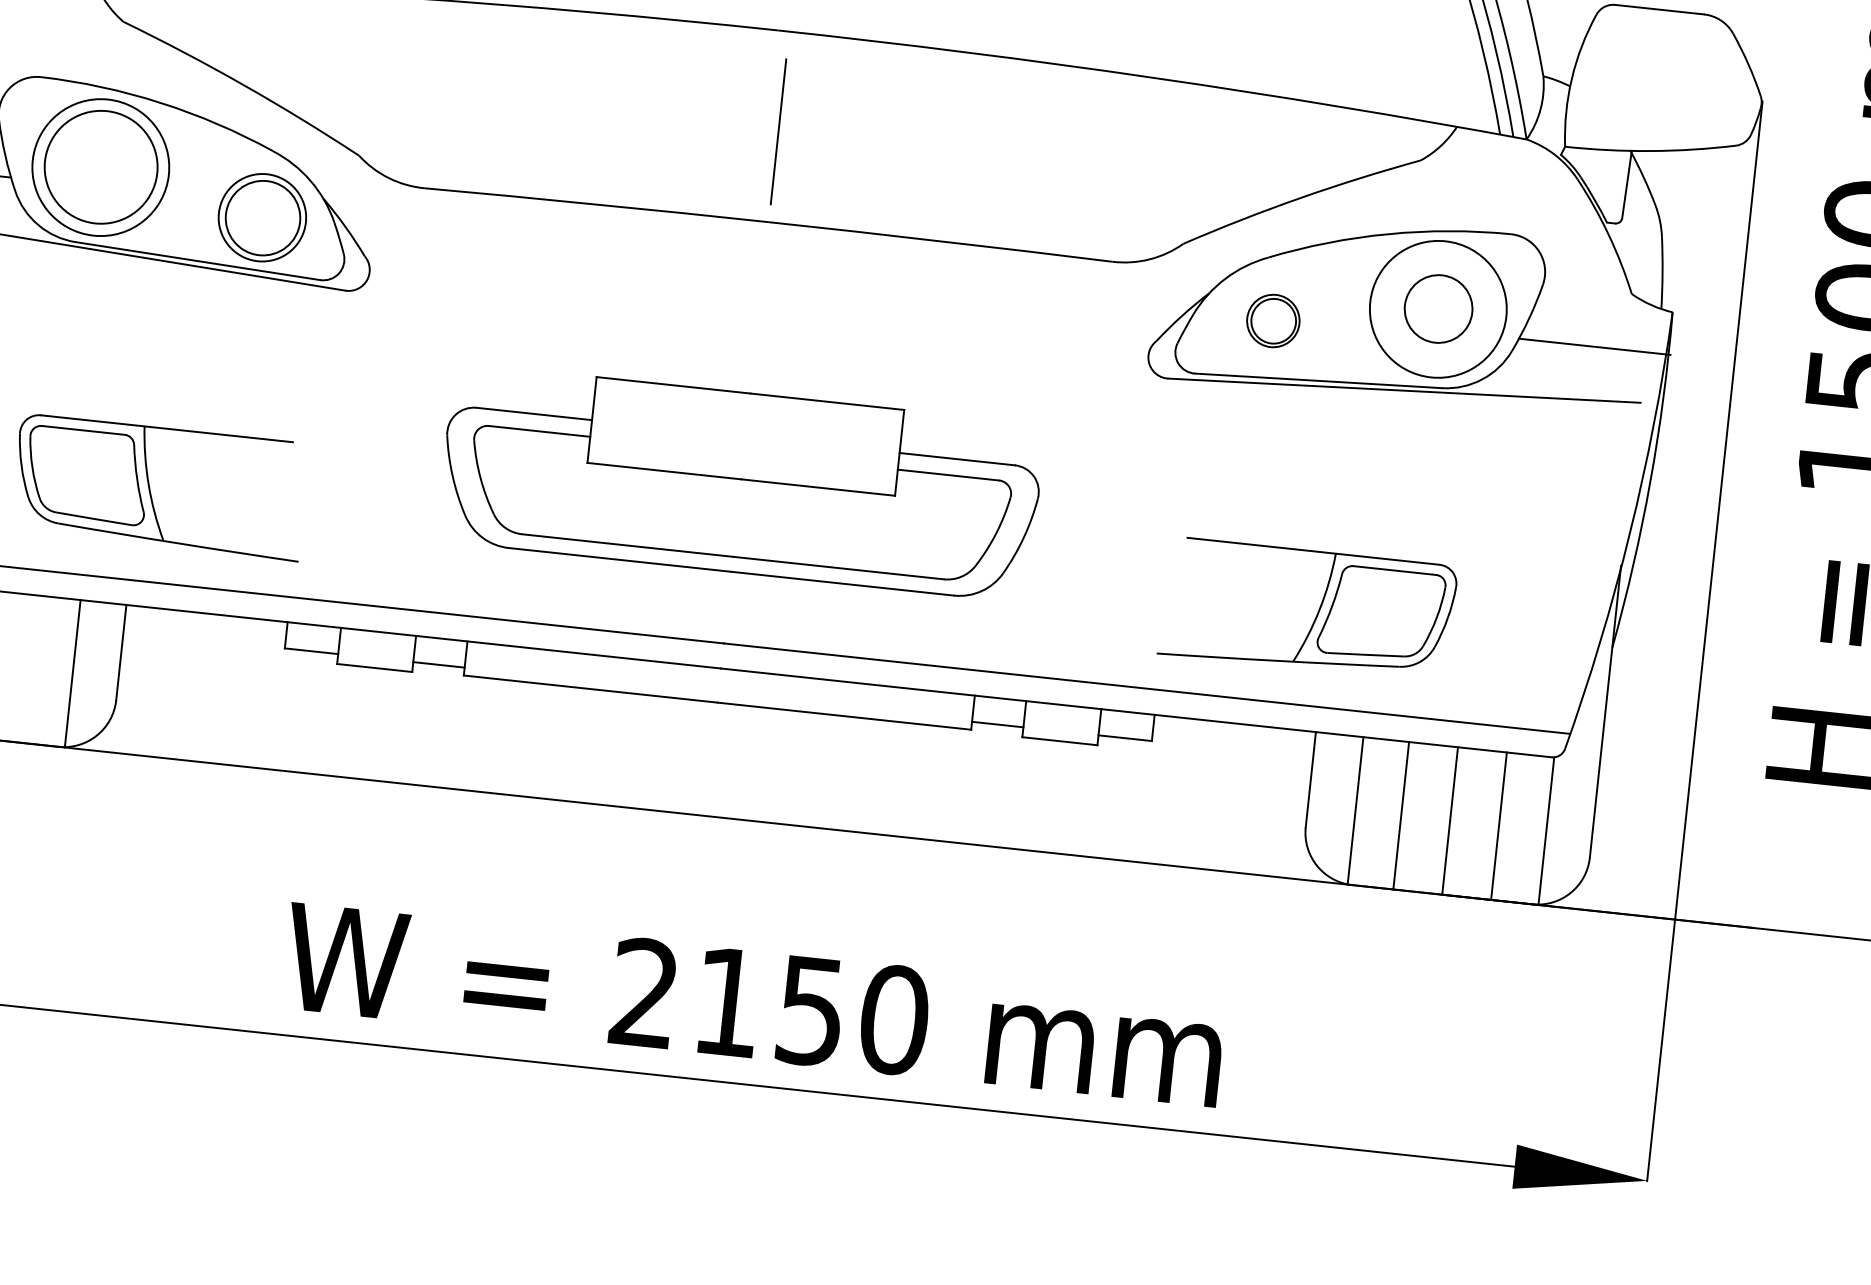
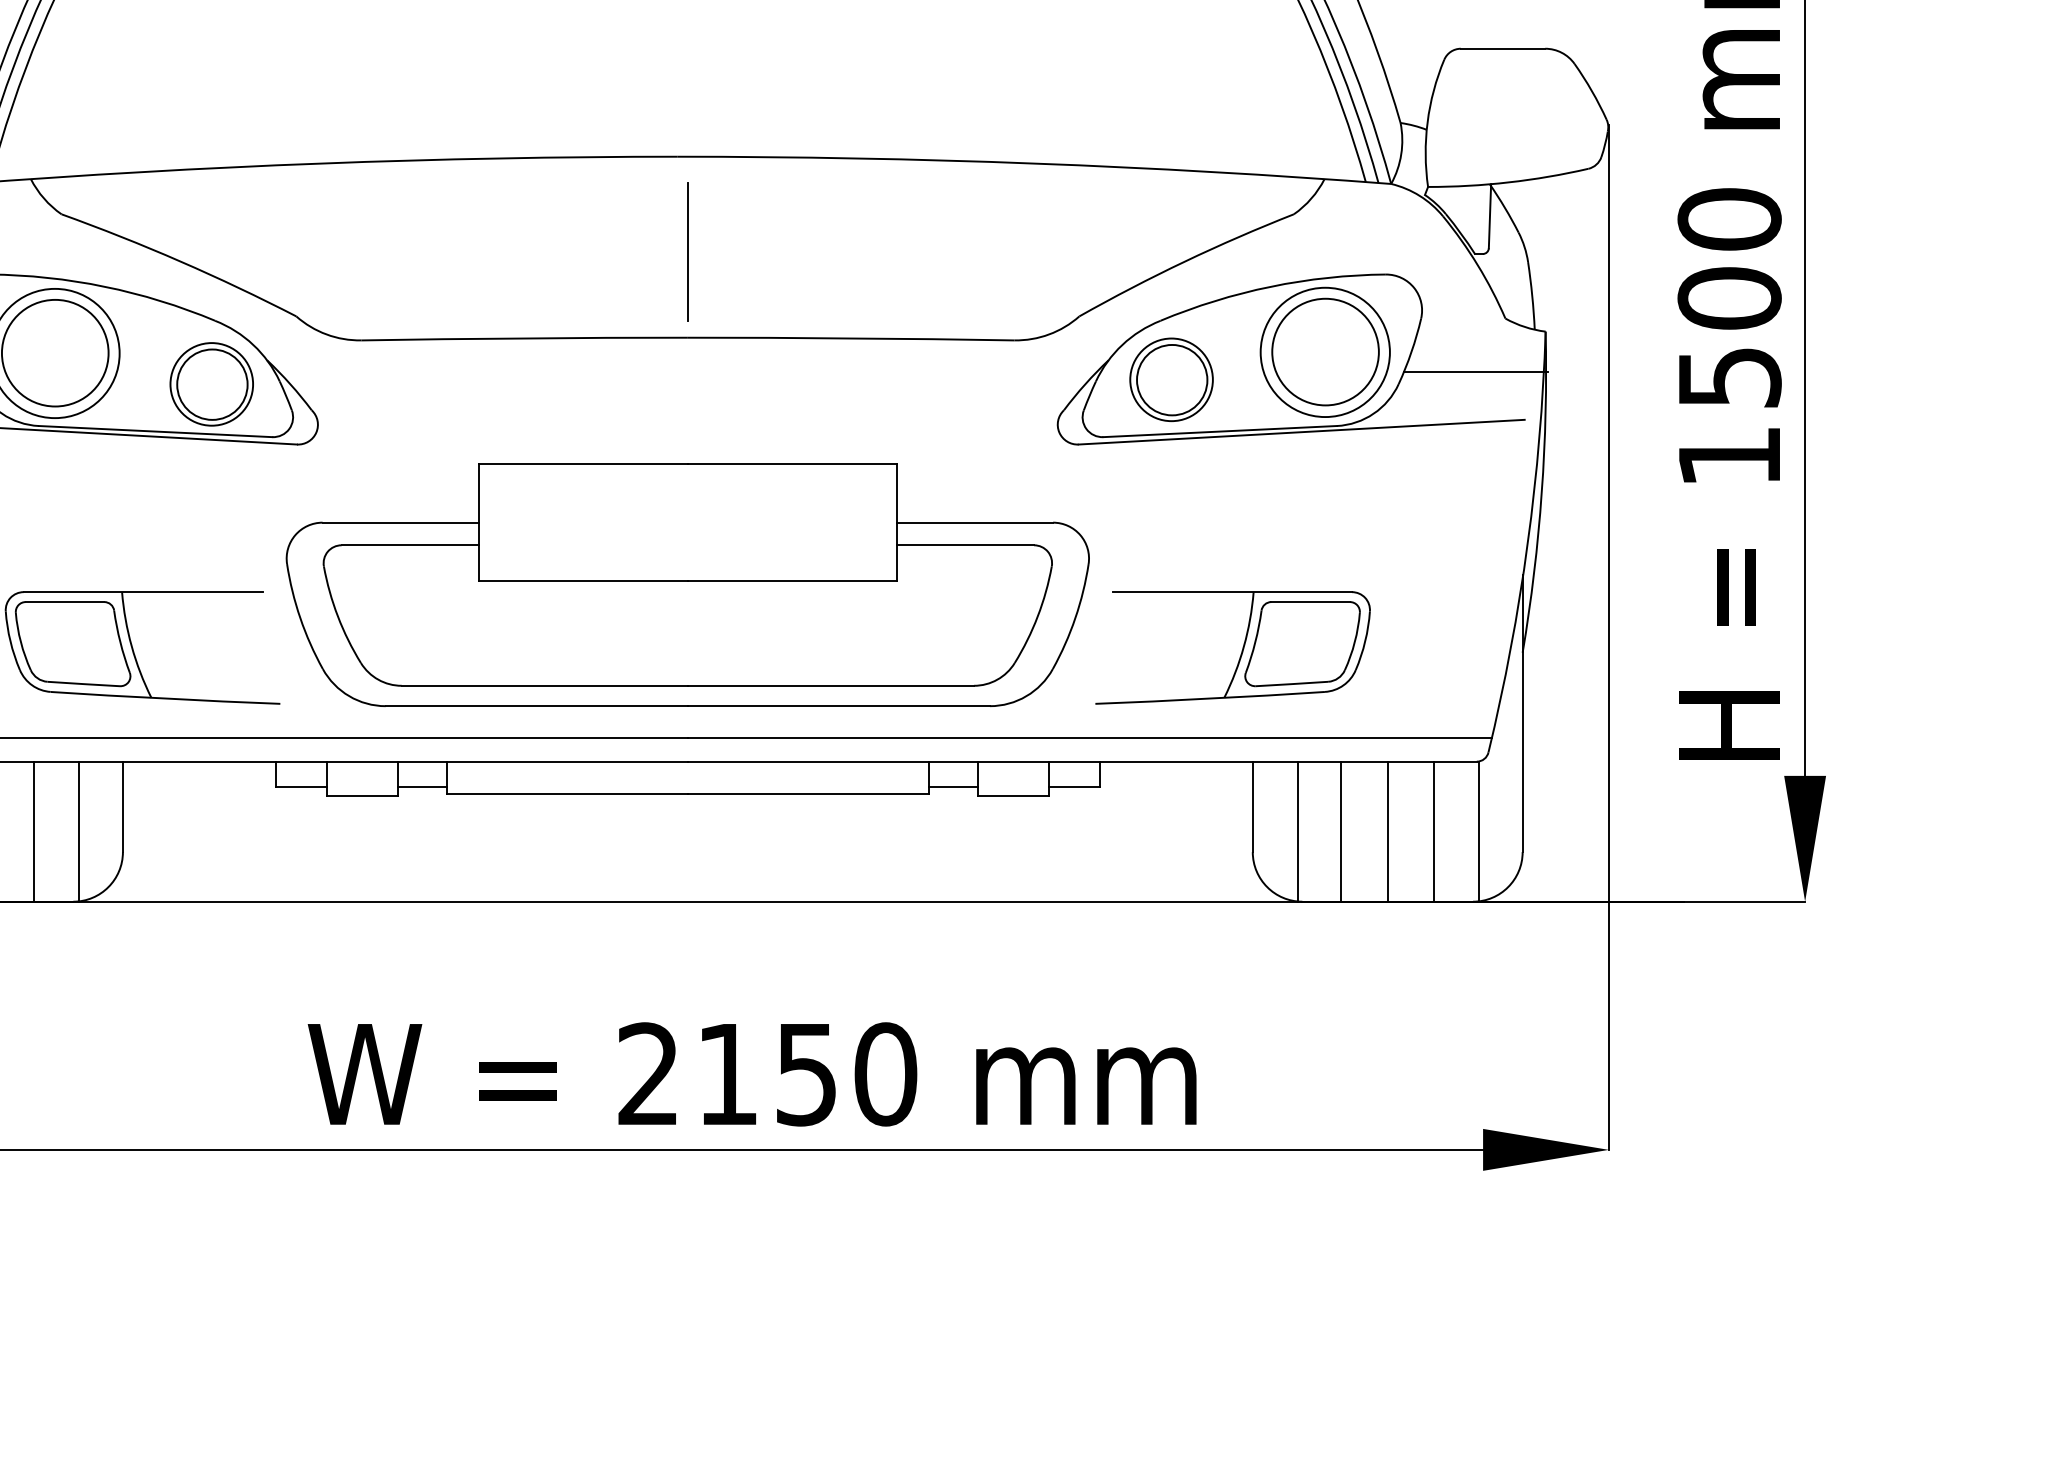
circle: (1438, 308) -> (1325, 351), size x1.67
part: (1273, 320) -> (1171, 379), size x1.67
part: (740, 481) -> (687, 584), size x1.43
line: (25, 668) -> (34, 831), added

